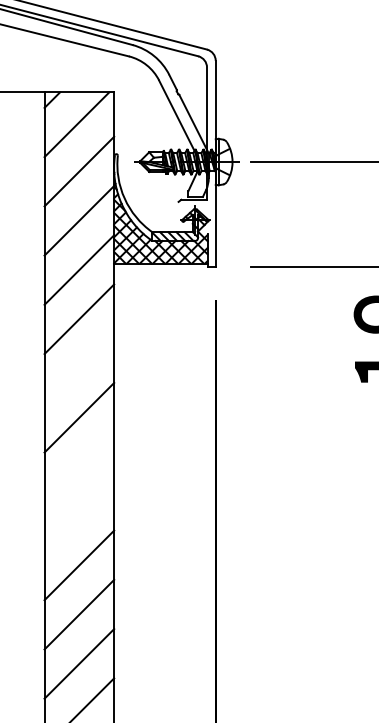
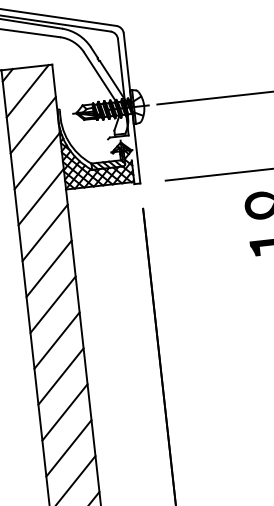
line: (79, 368) -> (49, 268), added
line: (79, 466) -> (57, 340), added
line: (79, 516) -> (61, 376), added

